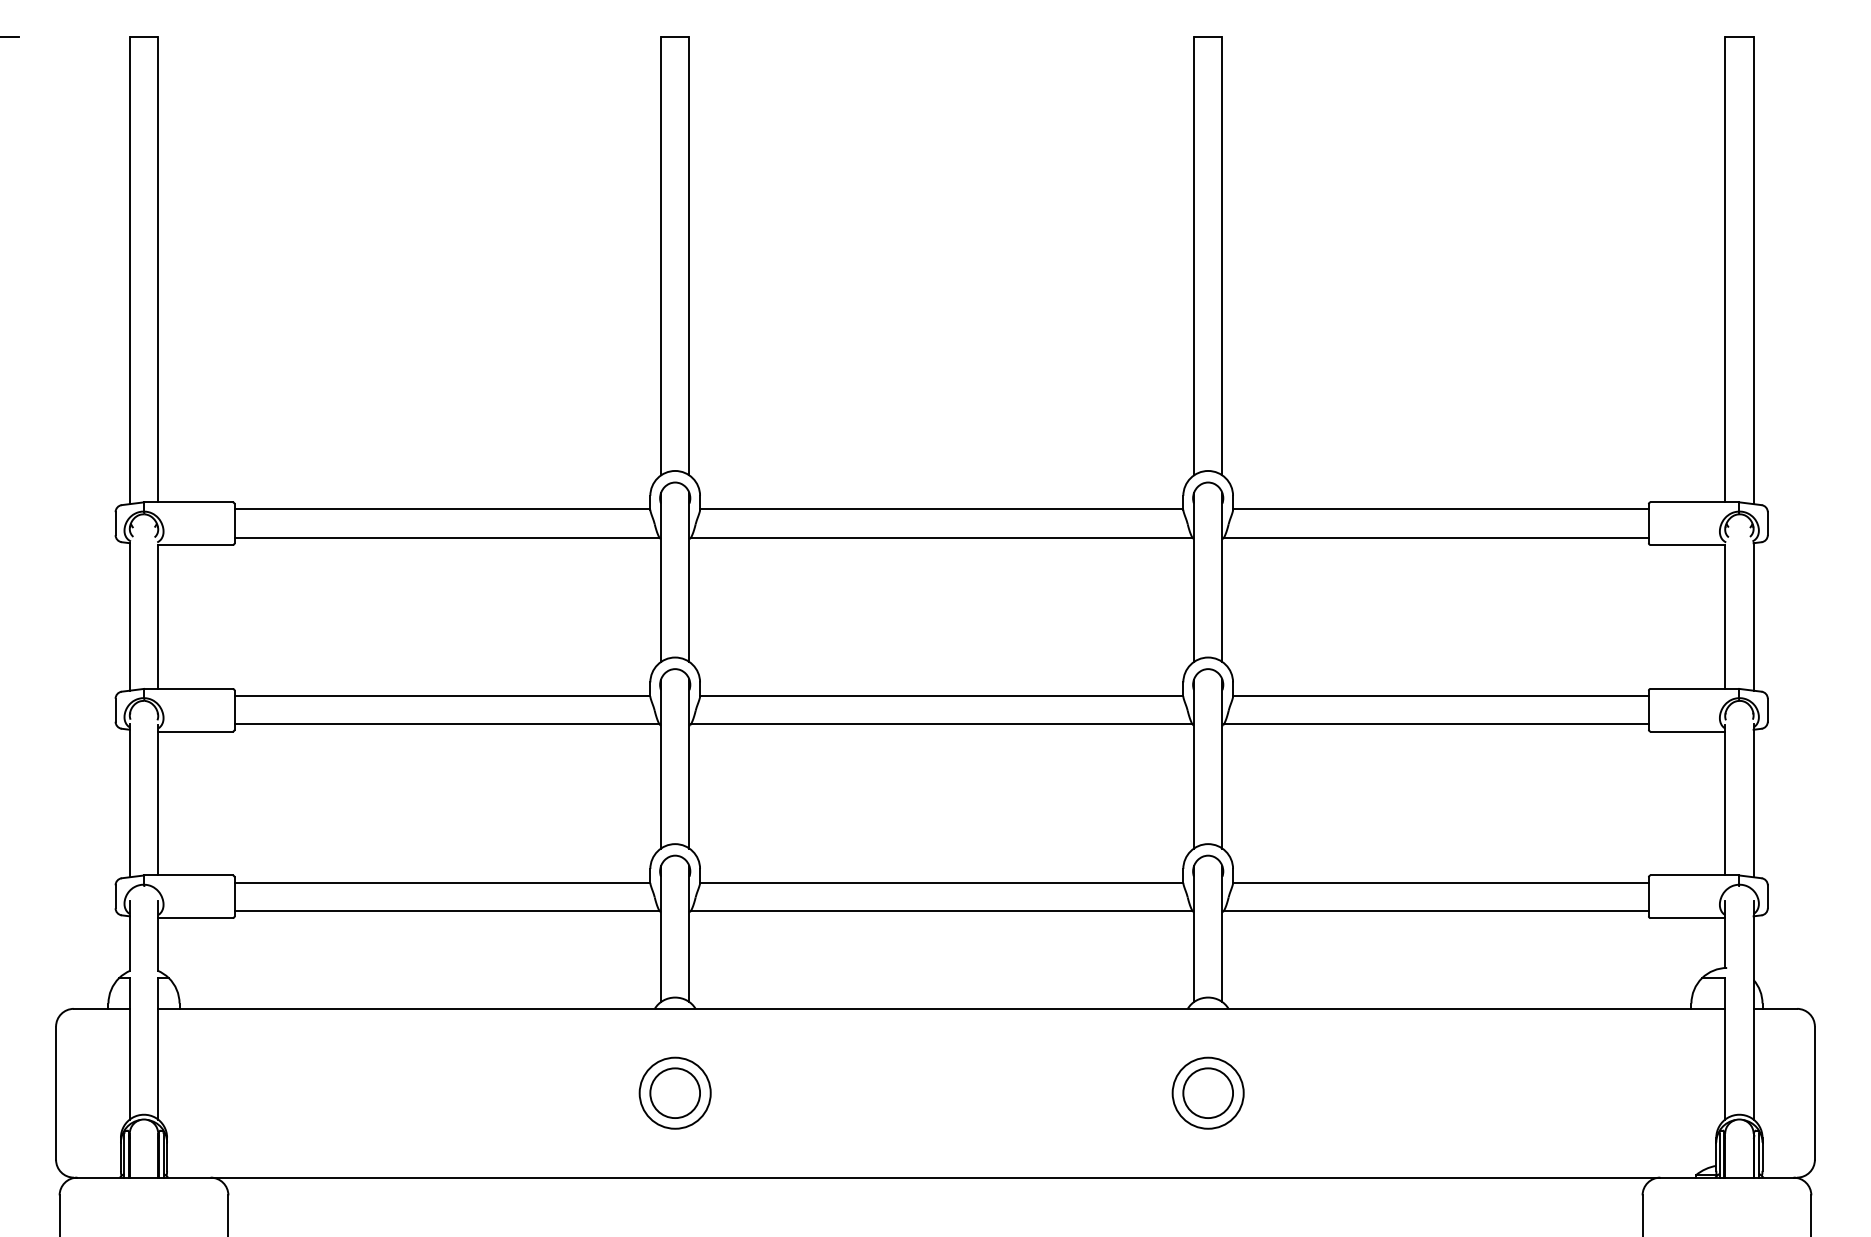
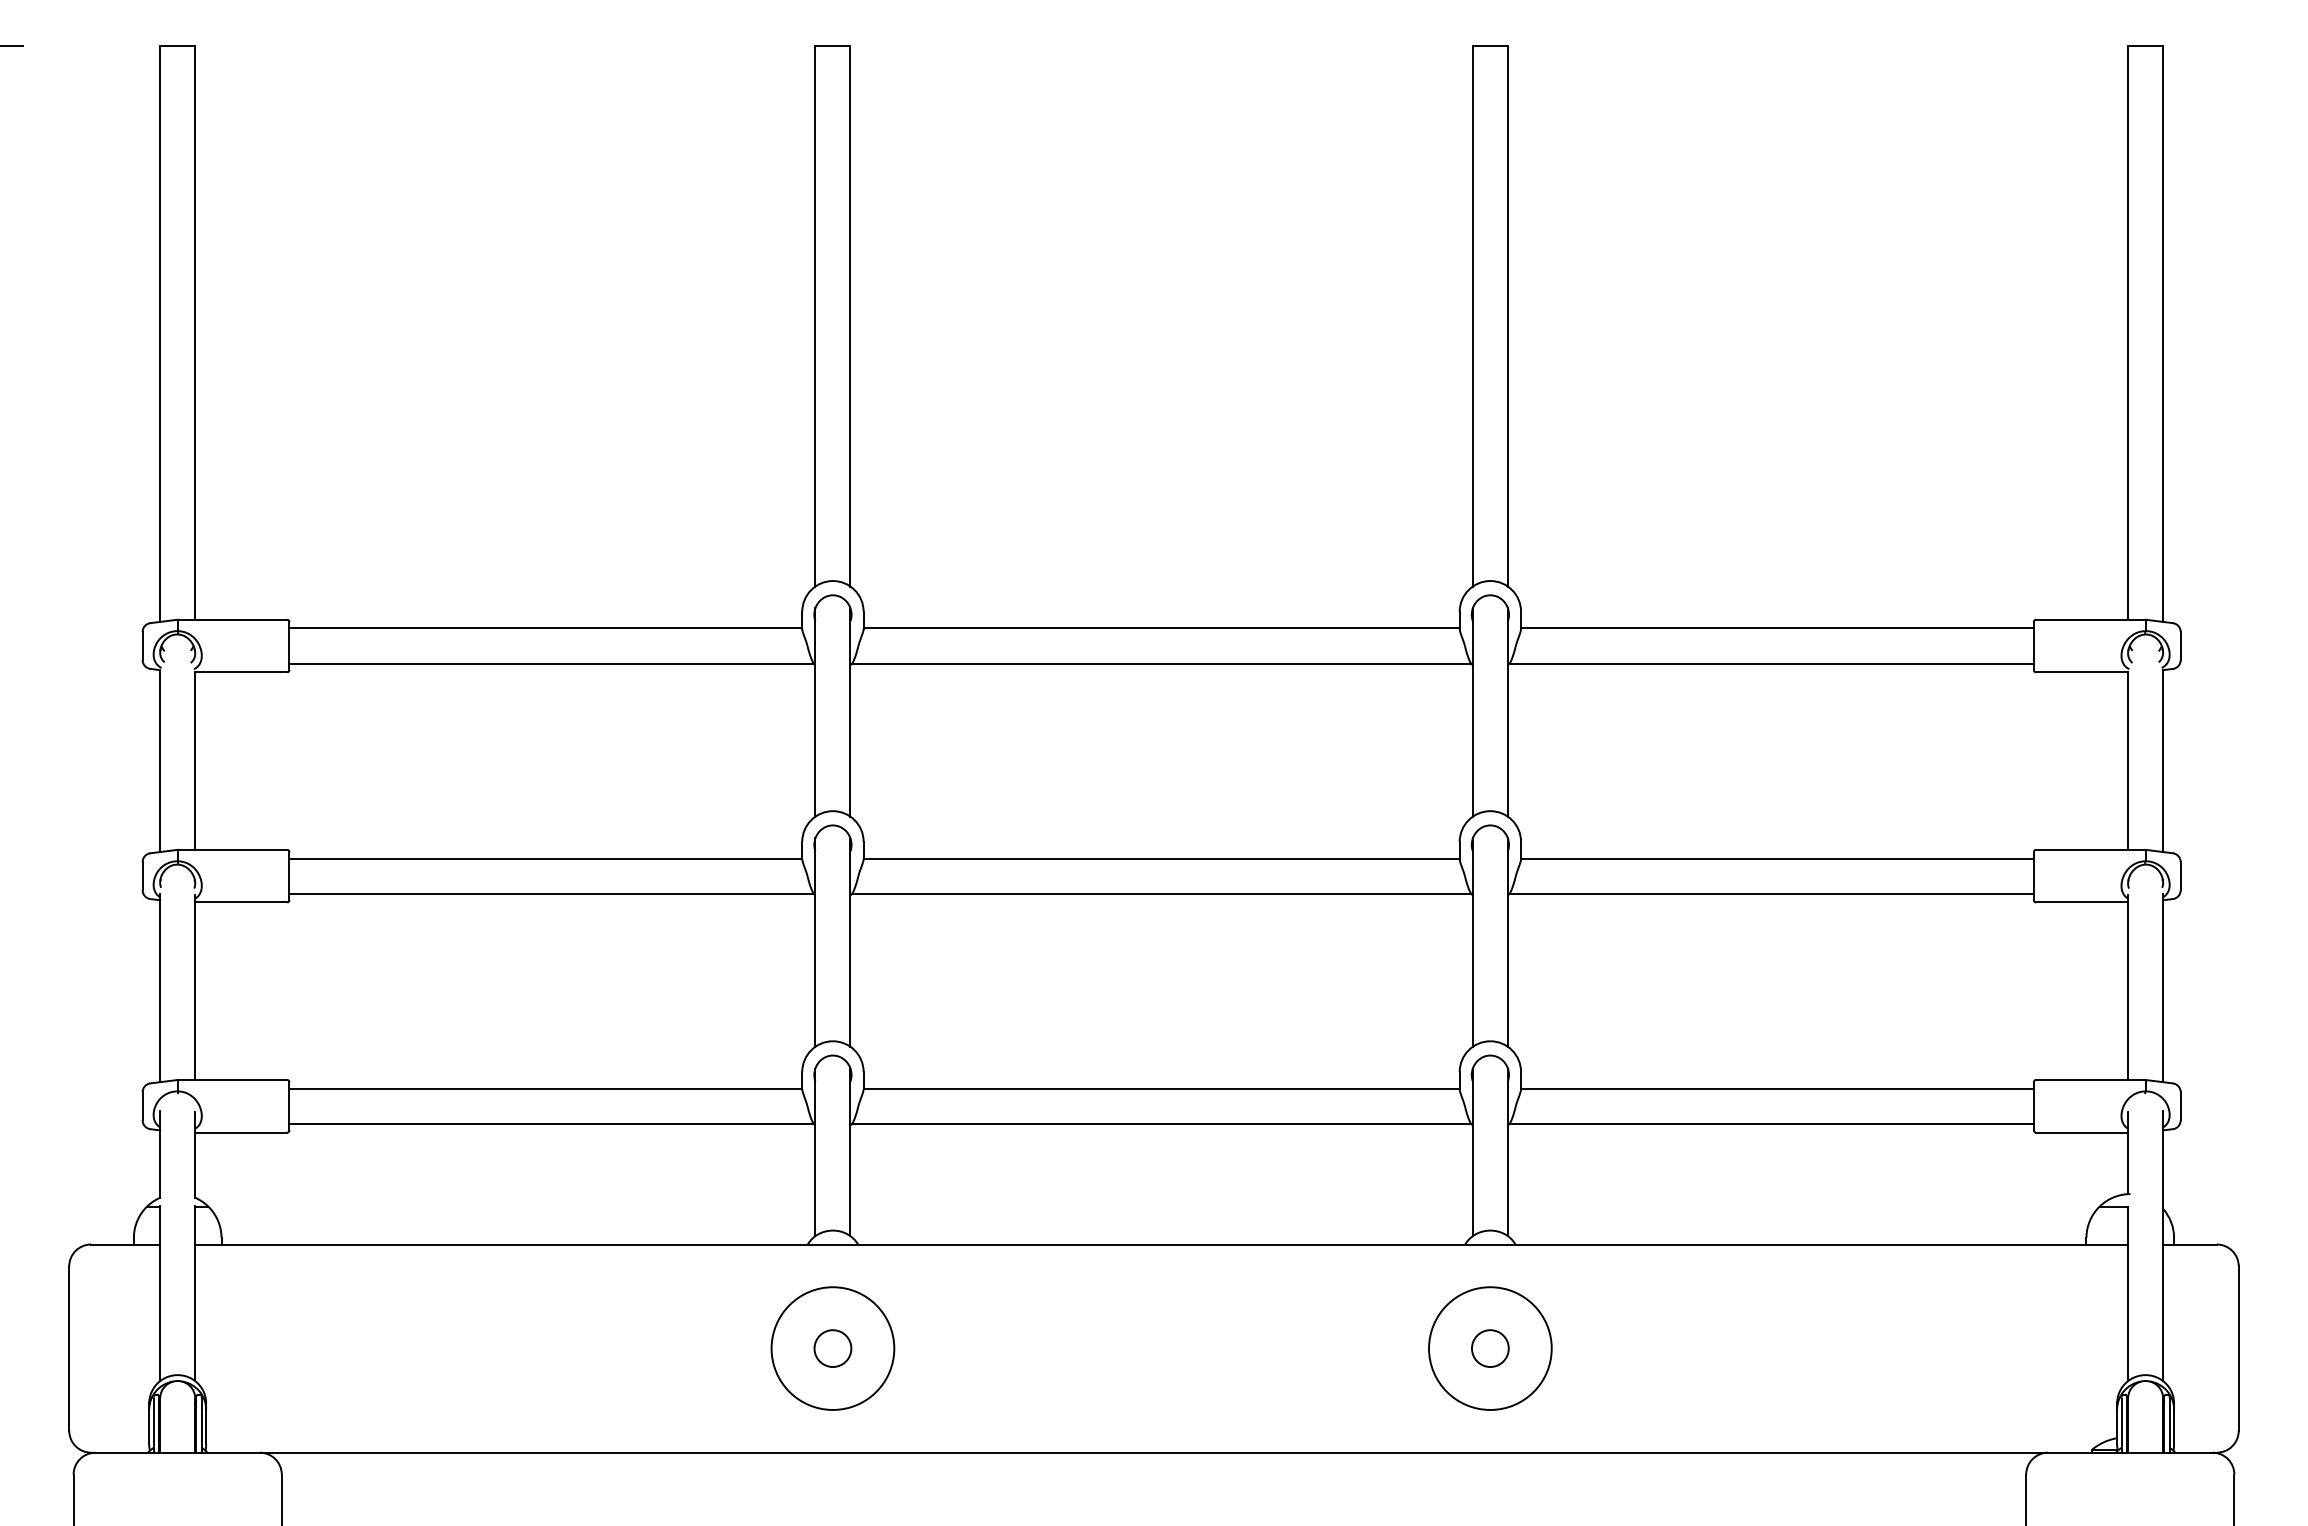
circle: (674, 1093) -> (832, 1348), size x0.6
circle: (674, 1093) -> (832, 1348), size x1.4
circle: (1208, 1093) -> (1490, 1348), size x0.6
circle: (1208, 1093) -> (1490, 1348), size x1.4

